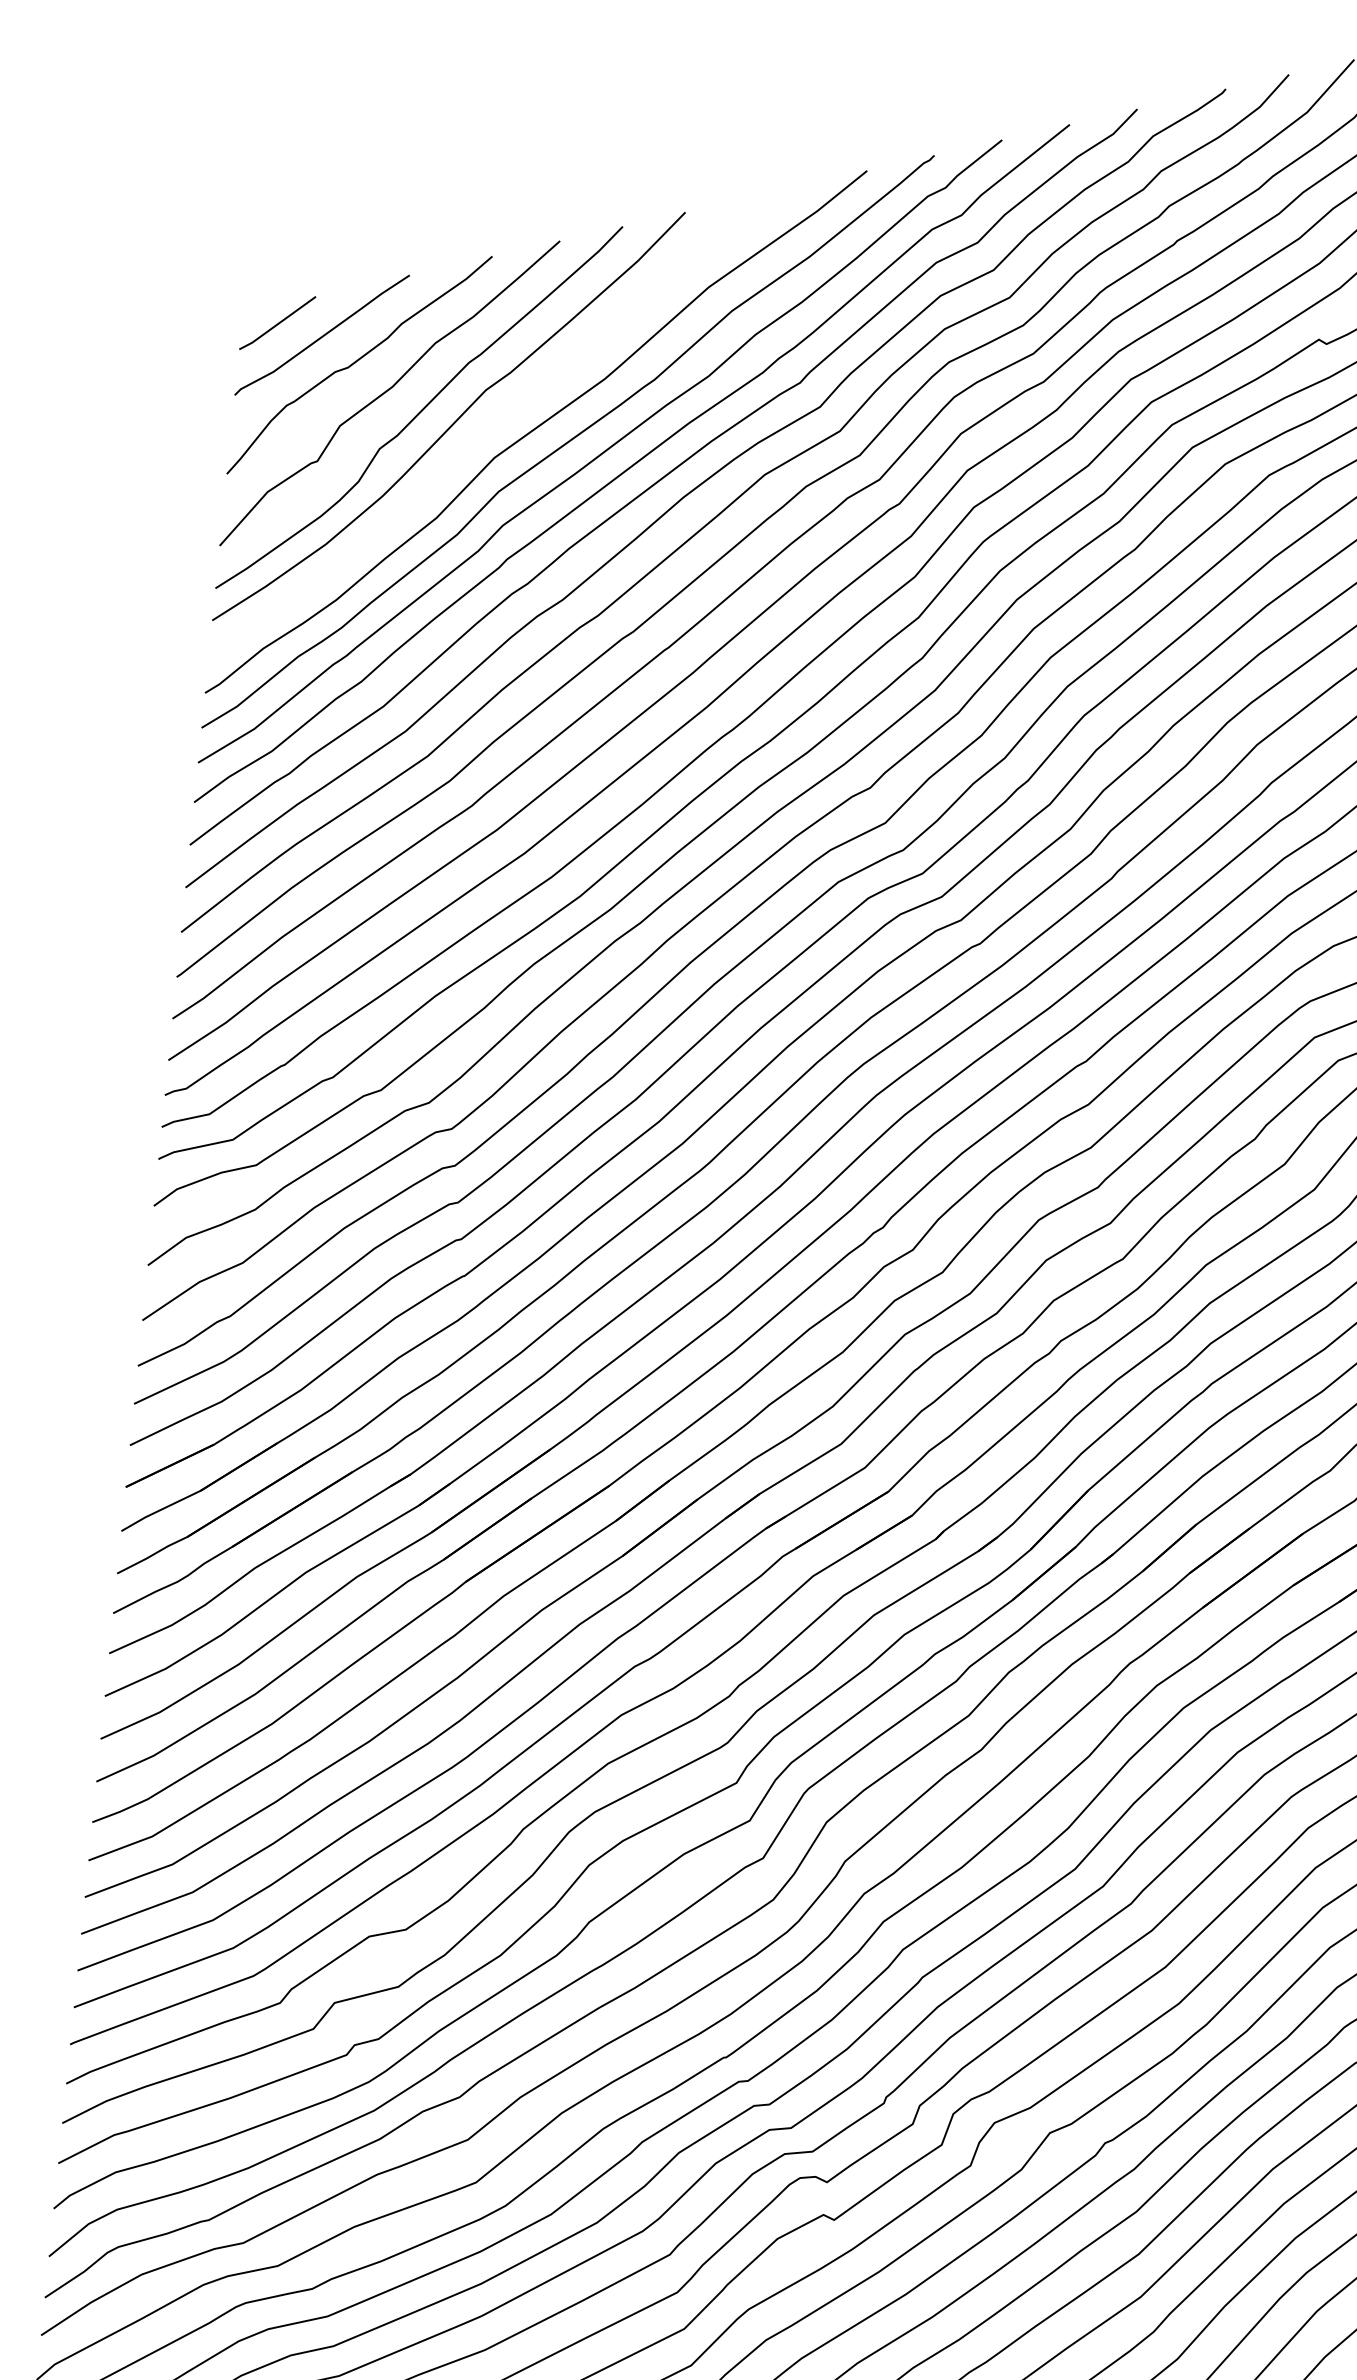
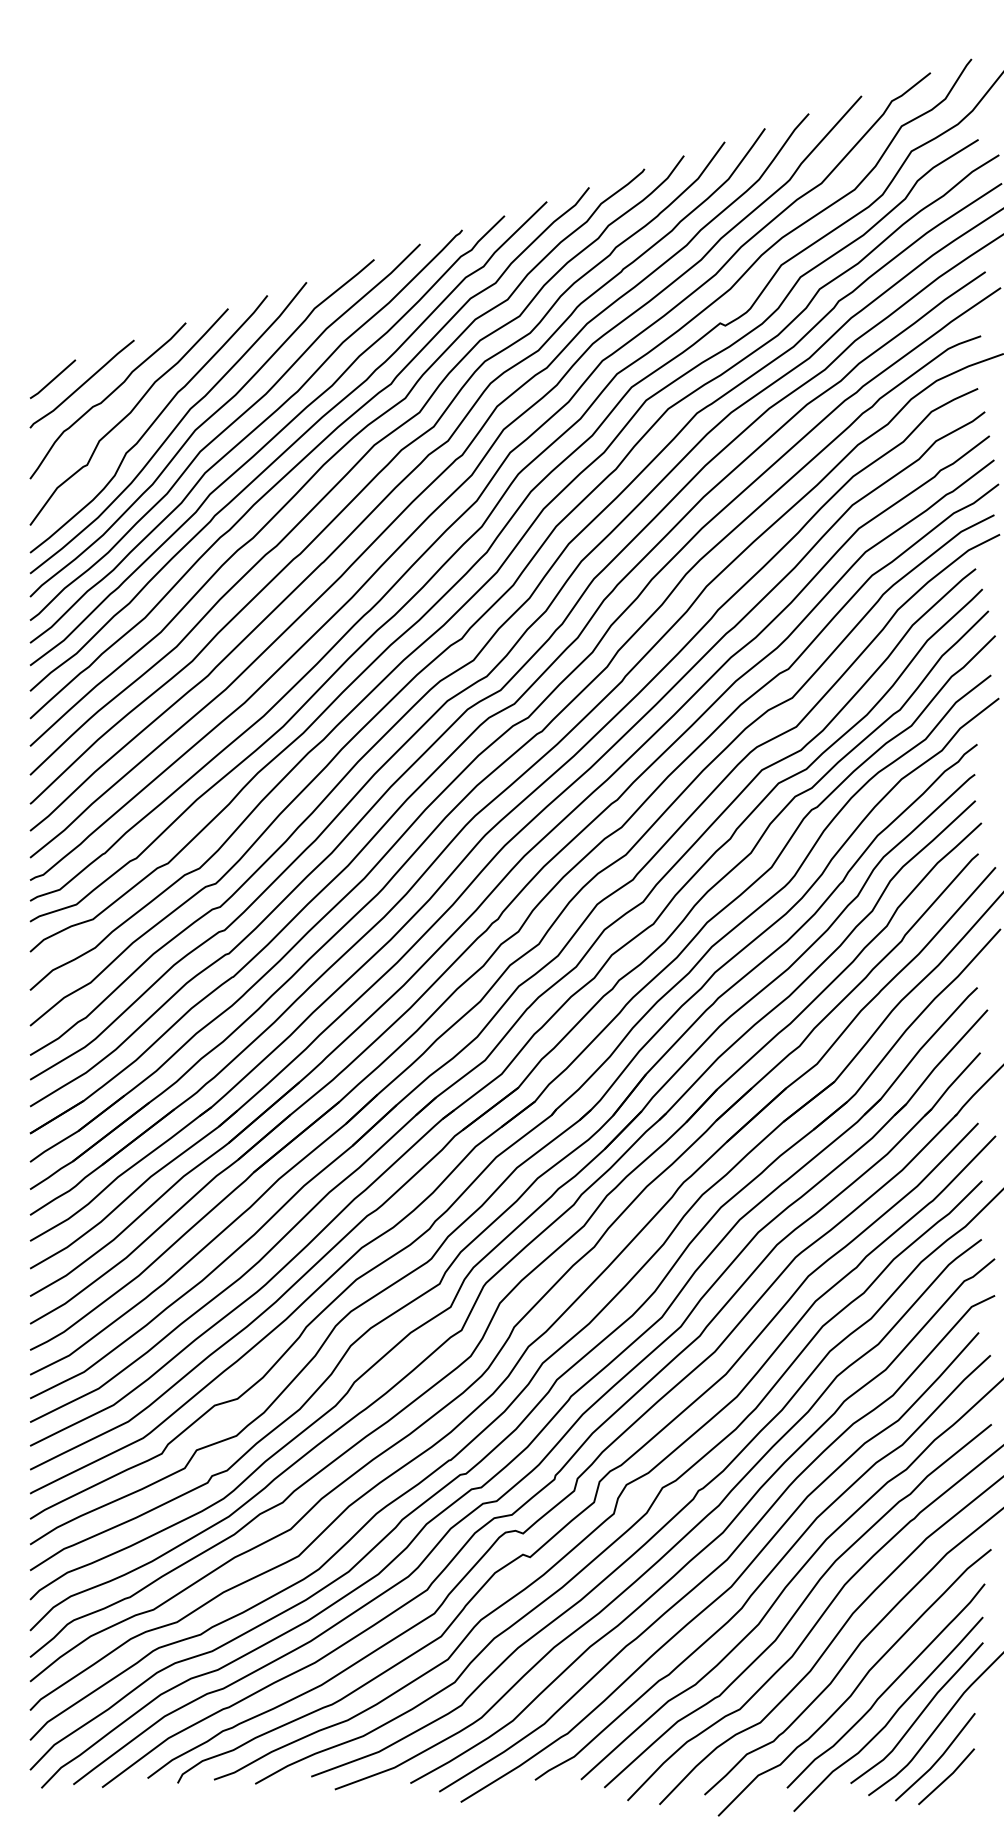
curve: (500, 419) -> (201, 426), added

